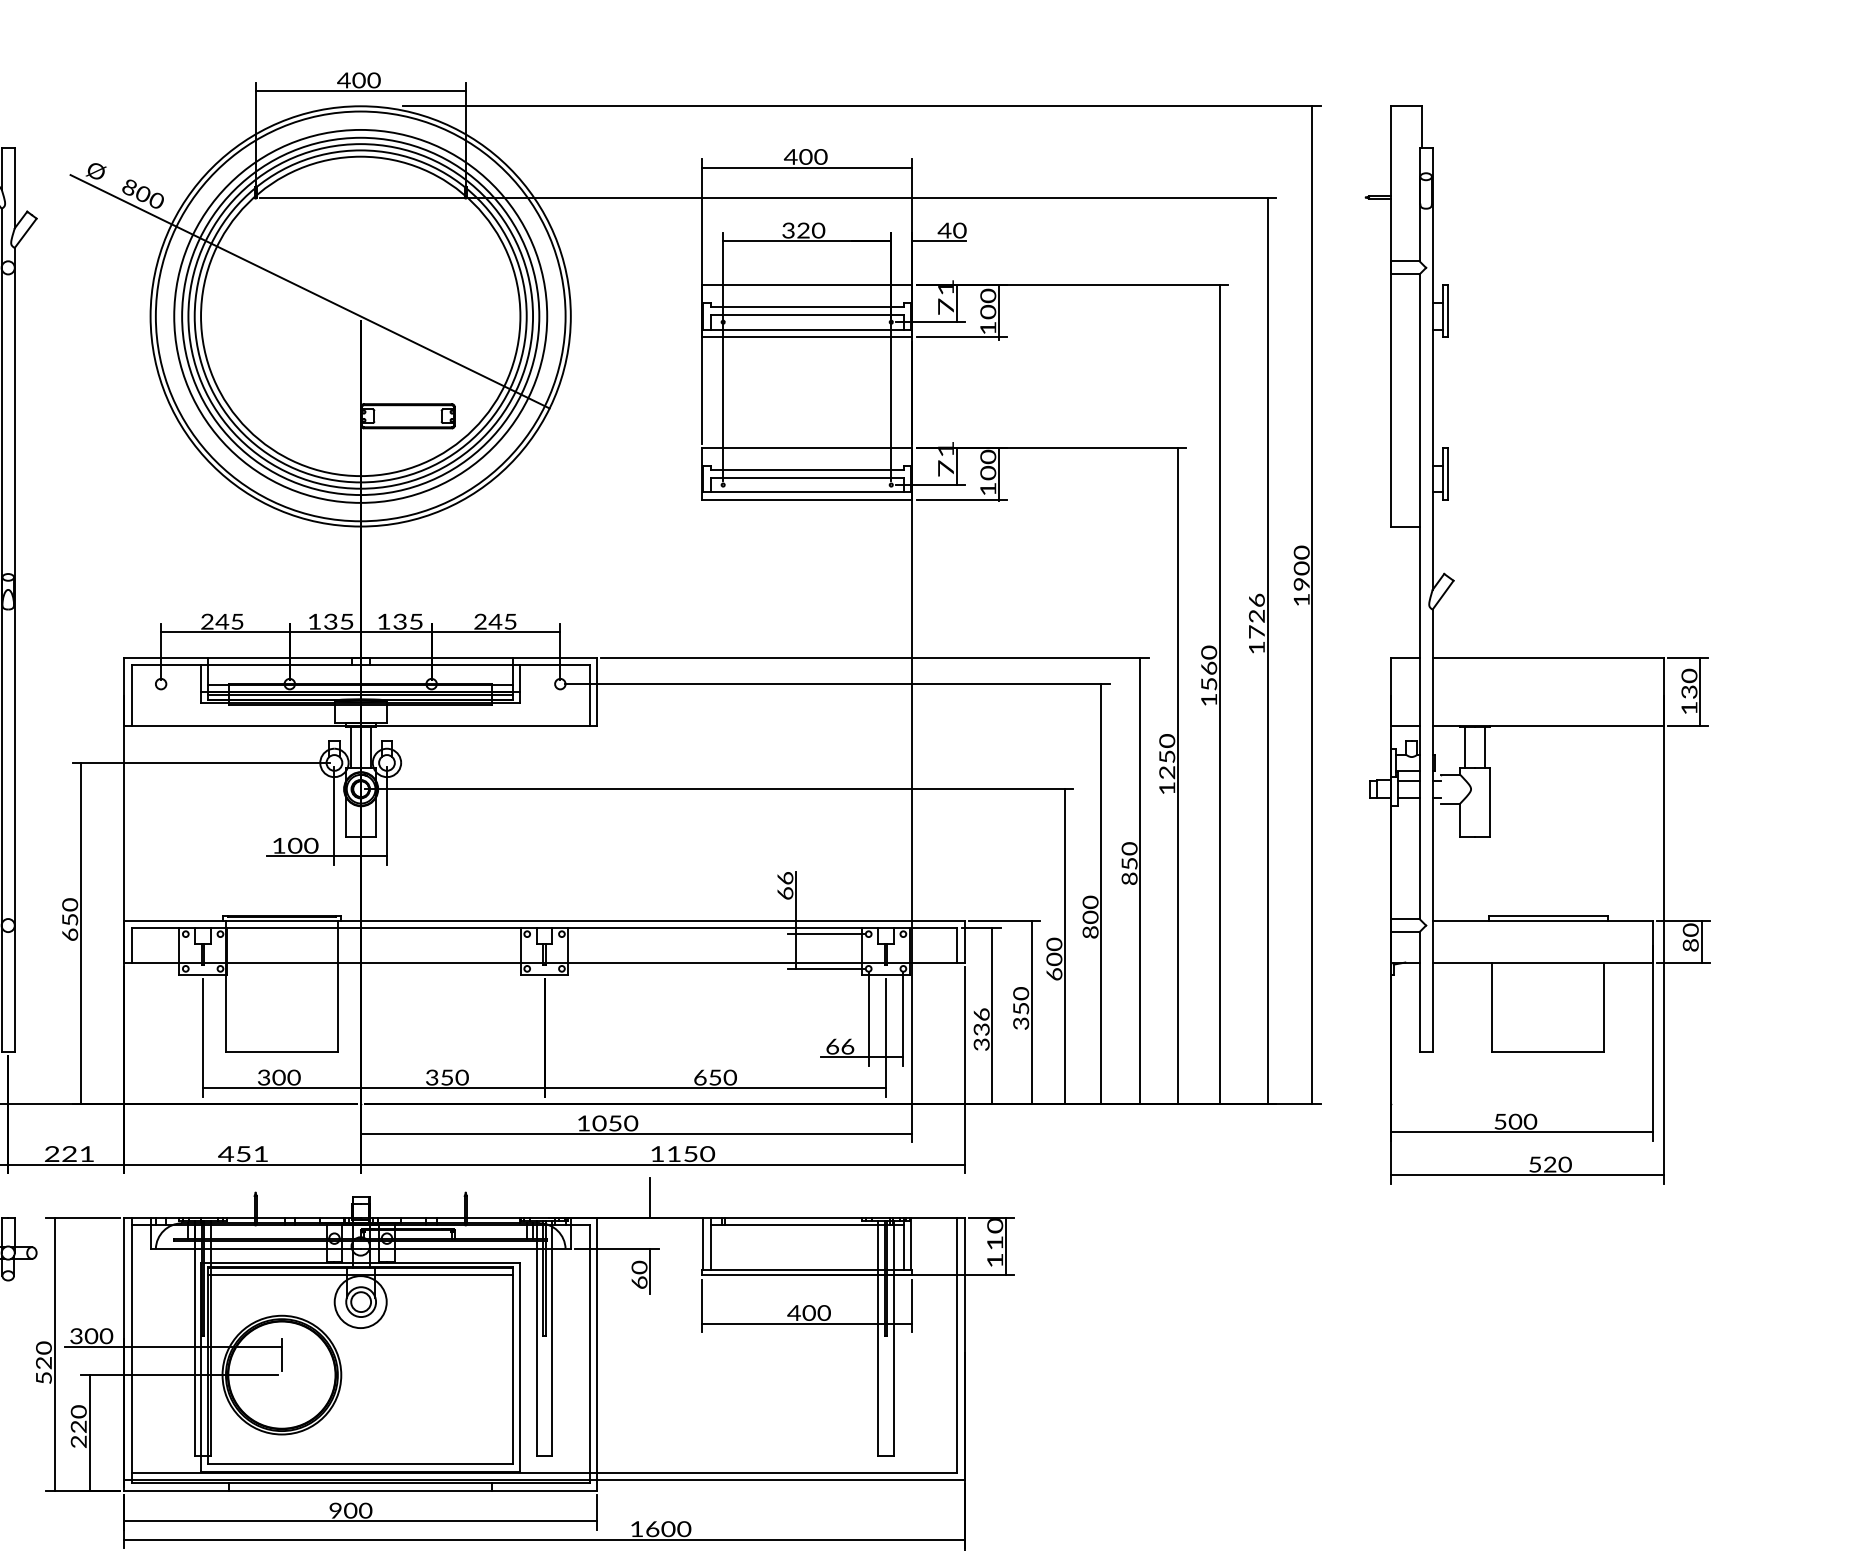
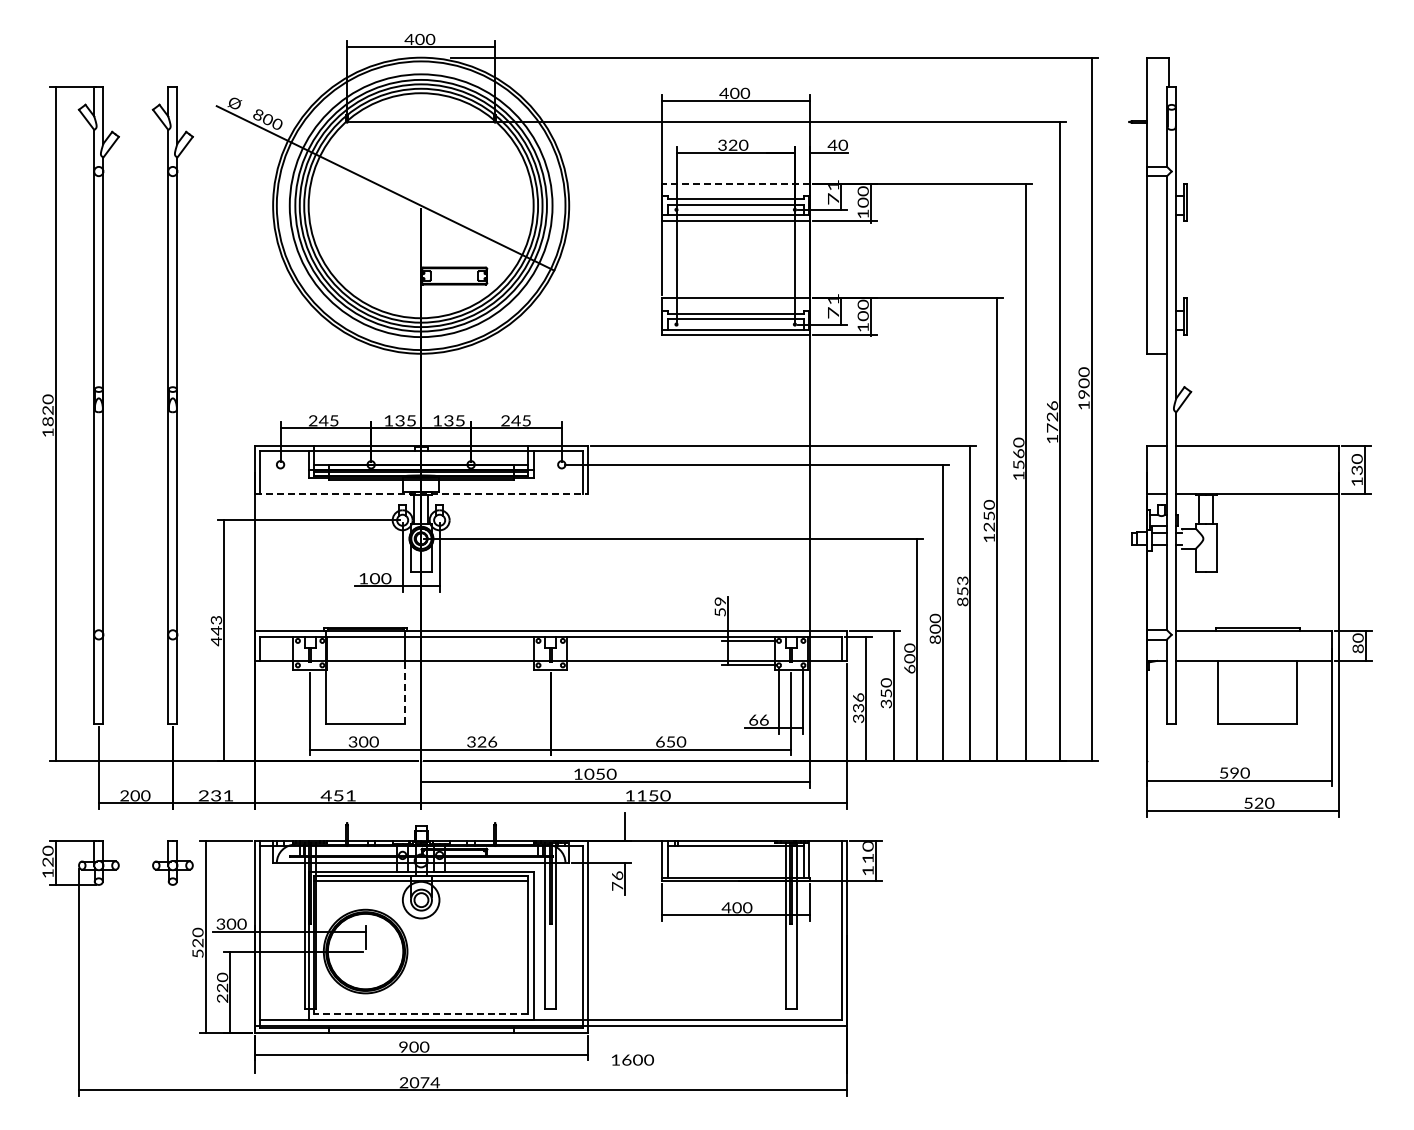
line: (806, 284) -> (735, 183), solid -> dashed
line: (361, 726) -> (421, 494), solid -> dashed
text: (1129, 848) -> (962, 580), 850 -> 853
text: (784, 885) -> (719, 606), 66 -> 59
text: (70, 919) -> (216, 630), 650 -> 443
line: (338, 1005) -> (405, 691), solid -> dashed
text: (454, 1076) -> (487, 741), 350 -> 326
text: (1515, 1122) -> (1234, 773), 500 -> 590
text: (68, 1156) -> (215, 797), 221 -> 231
text: (639, 1274) -> (617, 880), 60 -> 76
line: (359, 1464) -> (420, 1014), solid -> dashed
line: (544, 1539) -> (550, 1067), removed

